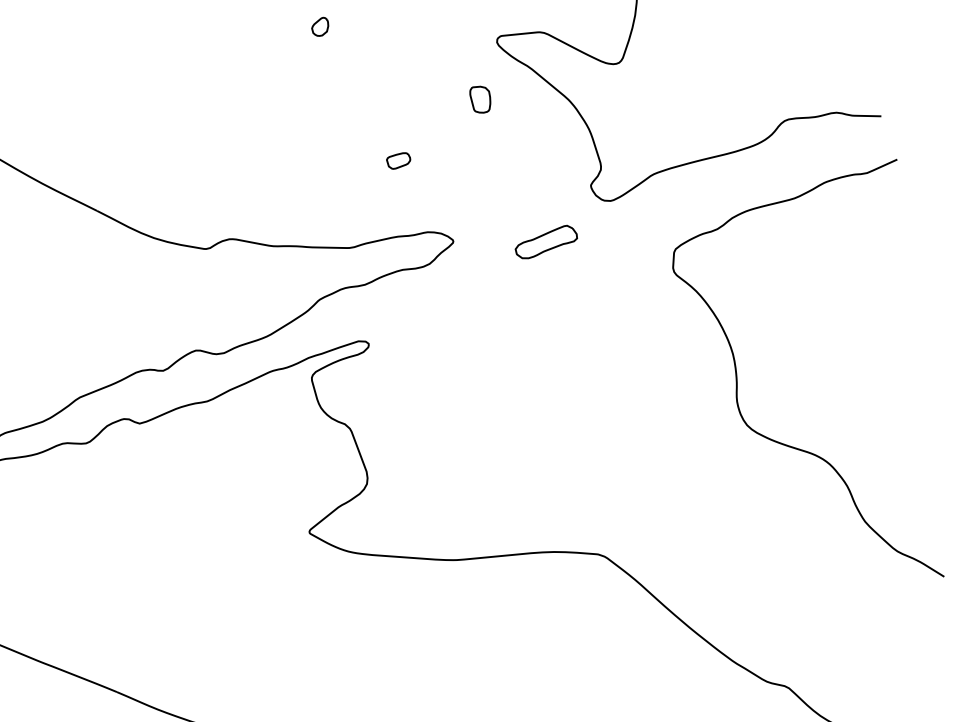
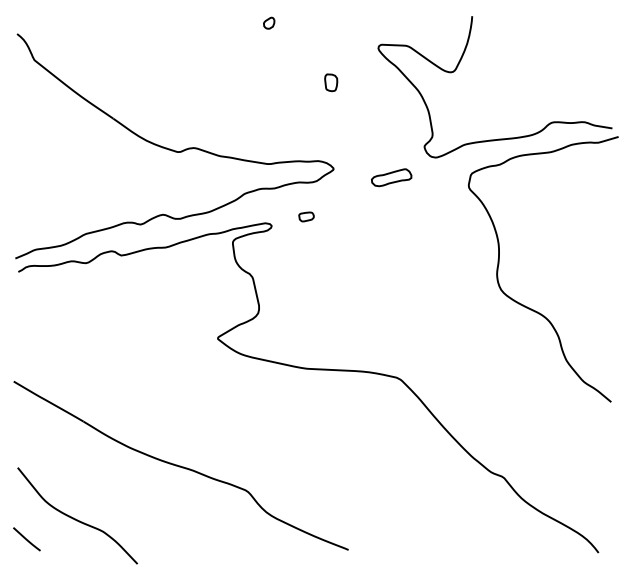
part: (481, 99) -> (331, 82), moved
part: (398, 160) -> (306, 216), moved
curve: (788, 444) -> (525, 305), moved

